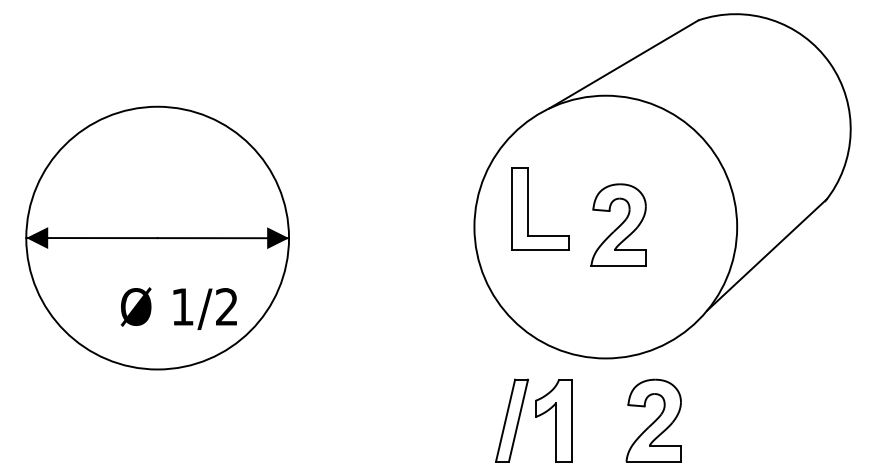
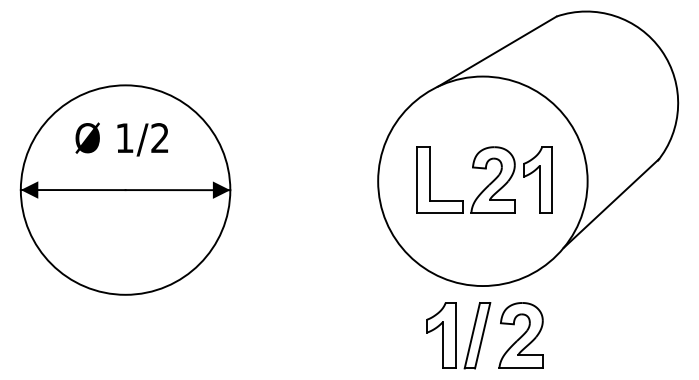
part: (528, 208) -> (430, 179), moved
part: (674, 224) -> (537, 179), added
text: (178, 308) -> (121, 139), moved
part: (511, 420) -> (477, 335), moved

